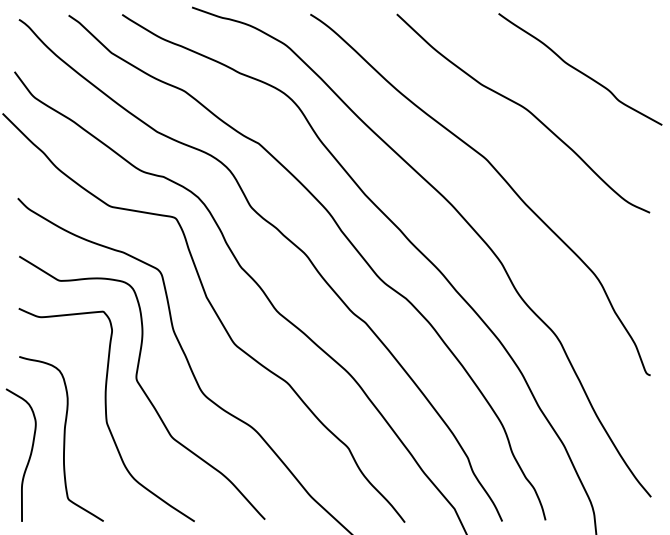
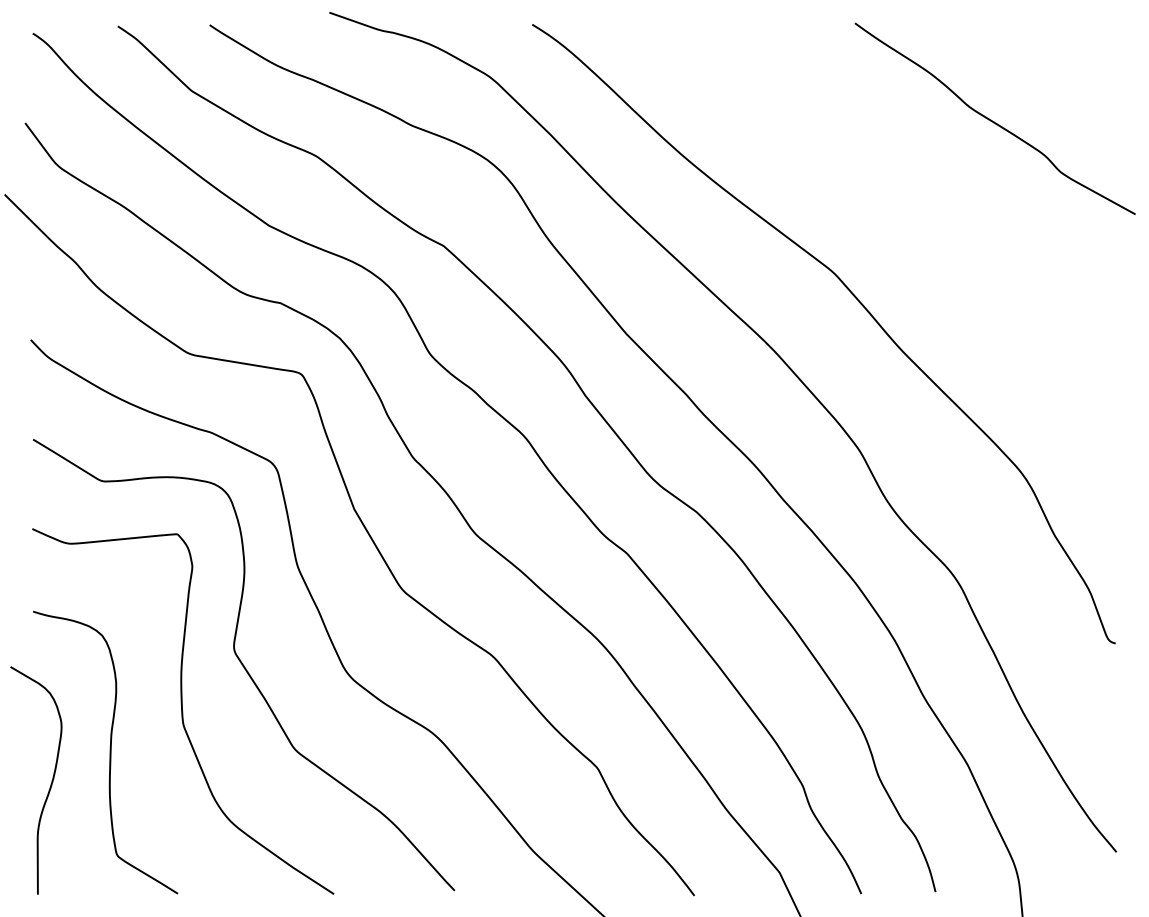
curve: (524, 109) -> (899, 187), removed

